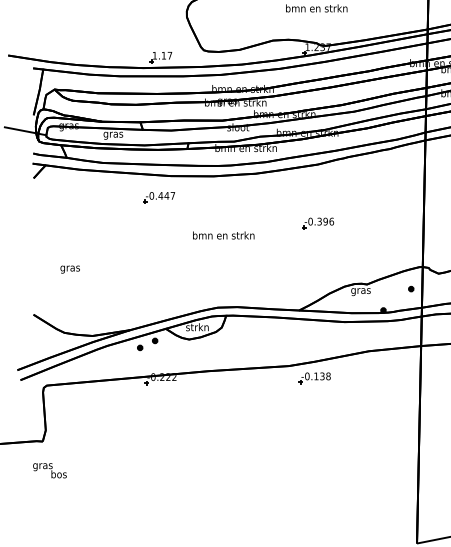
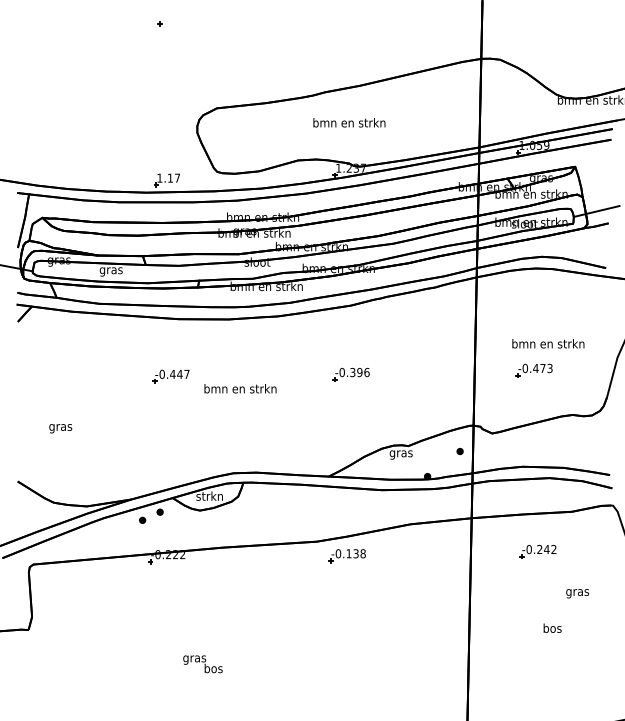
part: (158, 197) -> (170, 376), moved
text: (49, 470) -> (202, 664), moved

